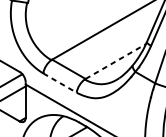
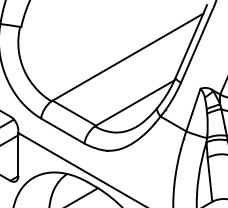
line: (116, 61) -> (135, 102), dashed -> solid
line: (60, 83) -> (63, 131), dashed -> solid

